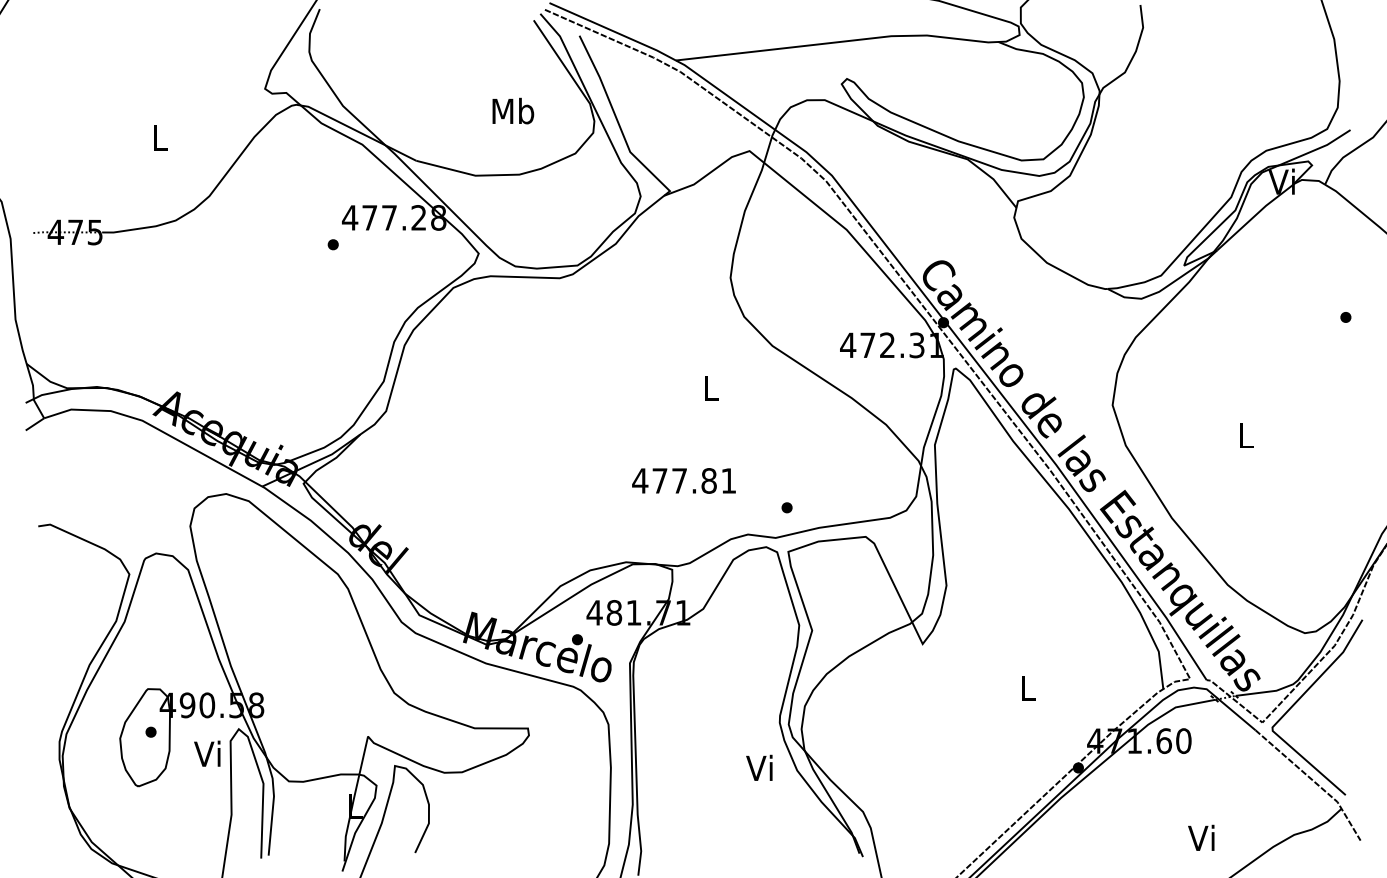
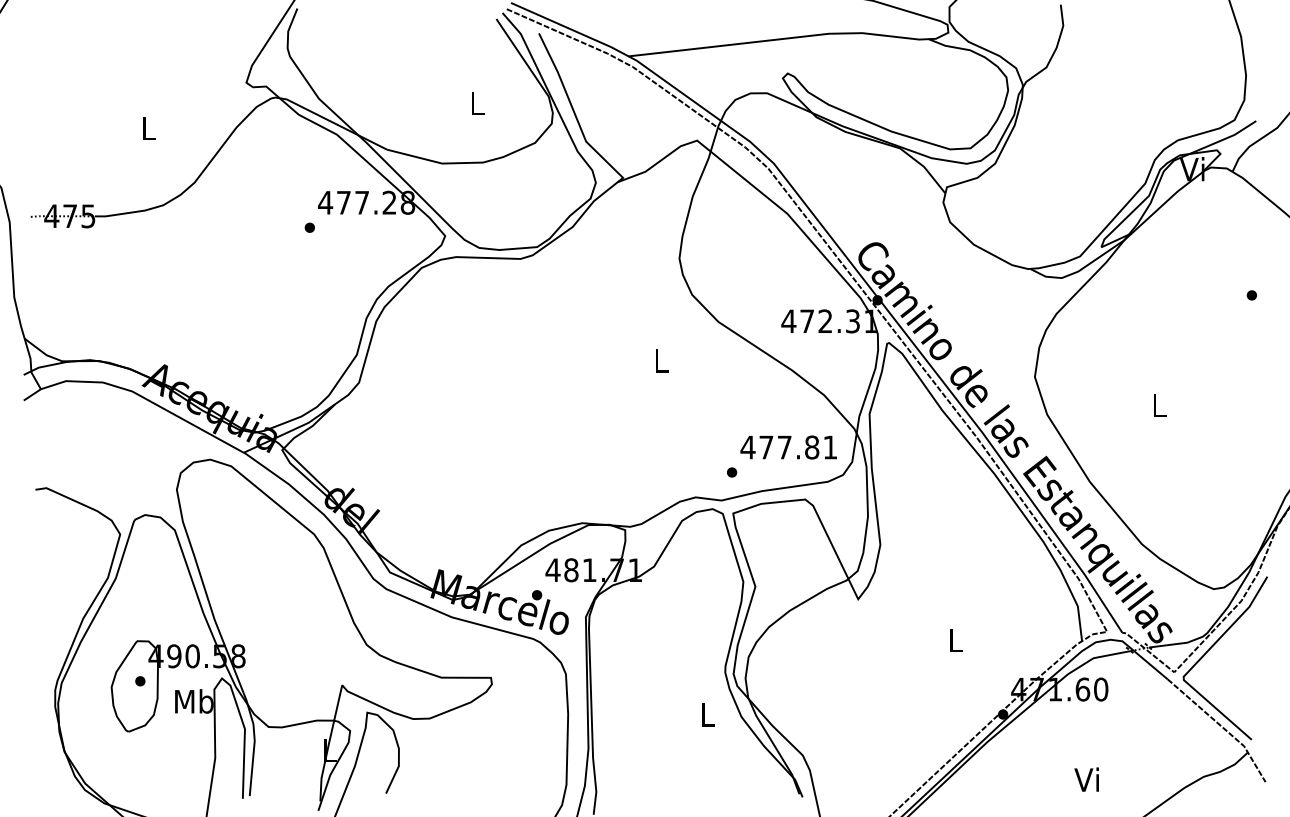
text: (513, 110) -> (477, 102), Mb -> L
text: (683, 480) -> (788, 447), moved
text: (208, 753) -> (193, 701), Vi -> Mb
text: (759, 767) -> (706, 714), Vi -> L
text: (1201, 837) -> (1086, 779), moved

